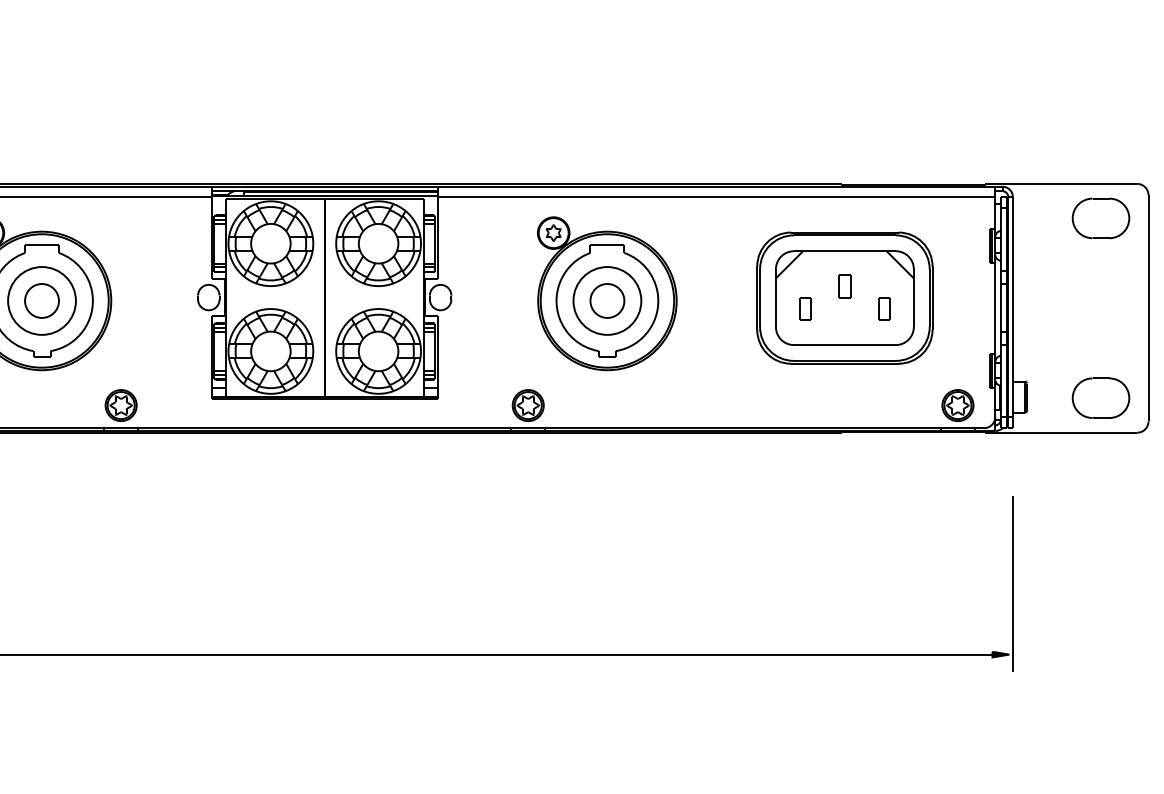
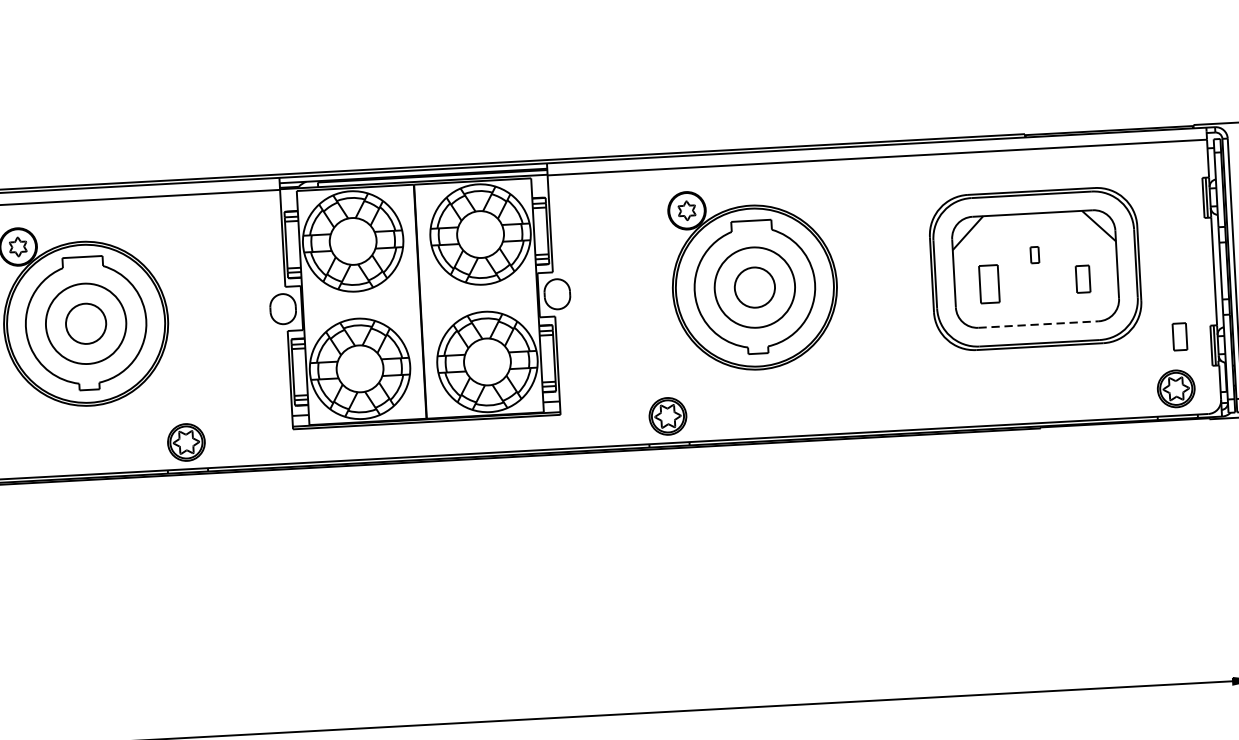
part: (844, 286) -> (1034, 255), size x0.6
part: (805, 308) -> (989, 283), size x1.4
line: (844, 345) -> (1038, 325), solid -> dashed
part: (963, 361) -> (1179, 336), added

